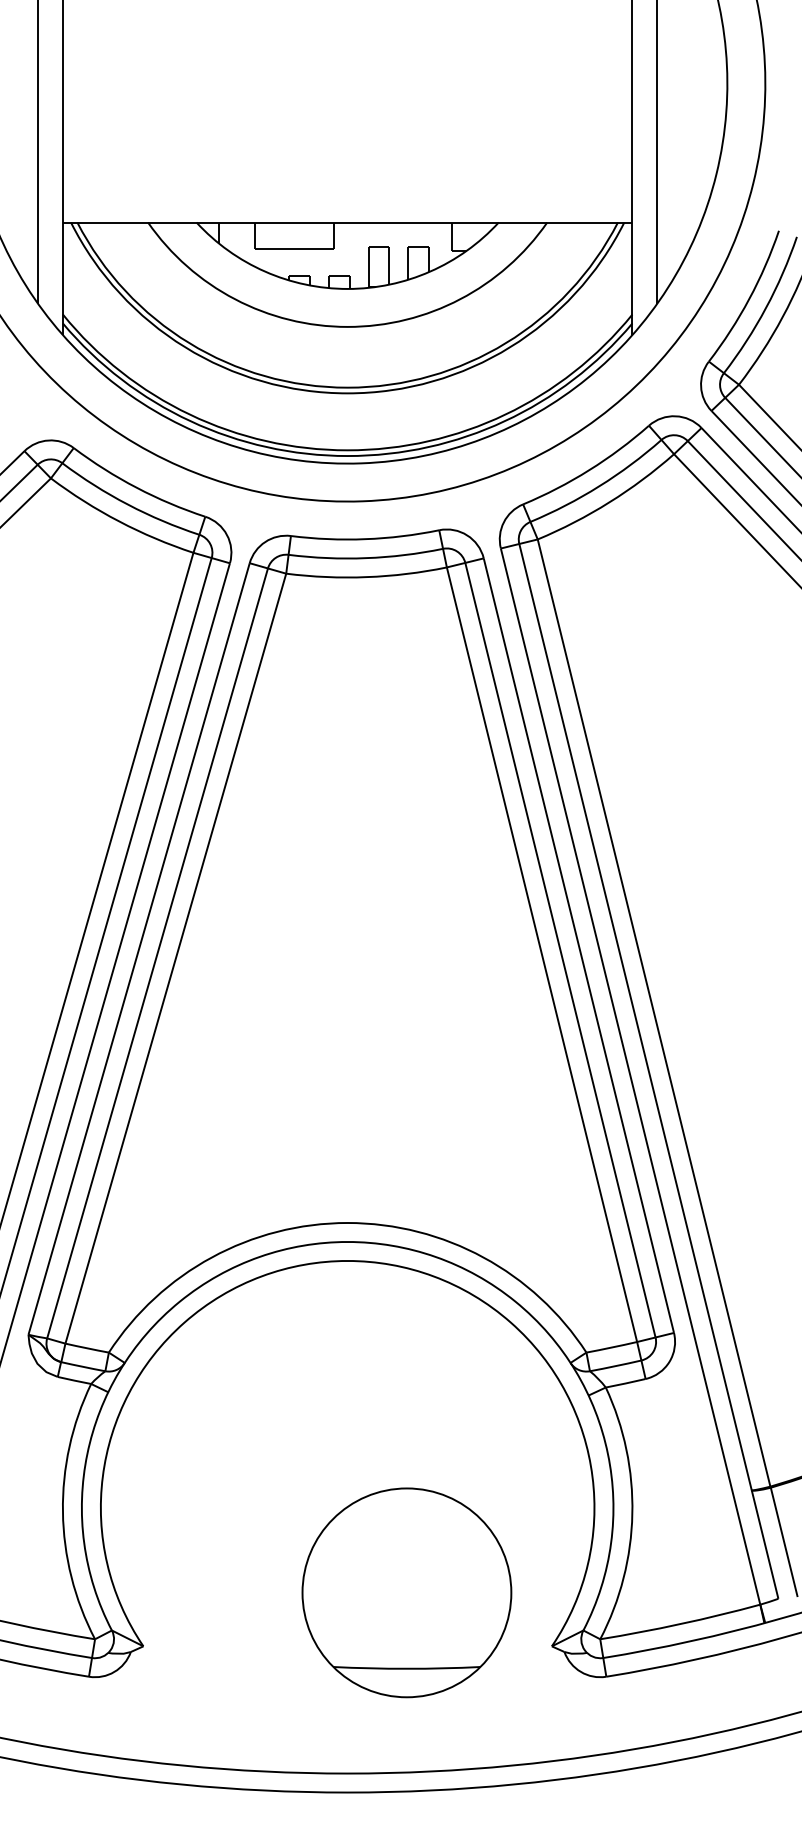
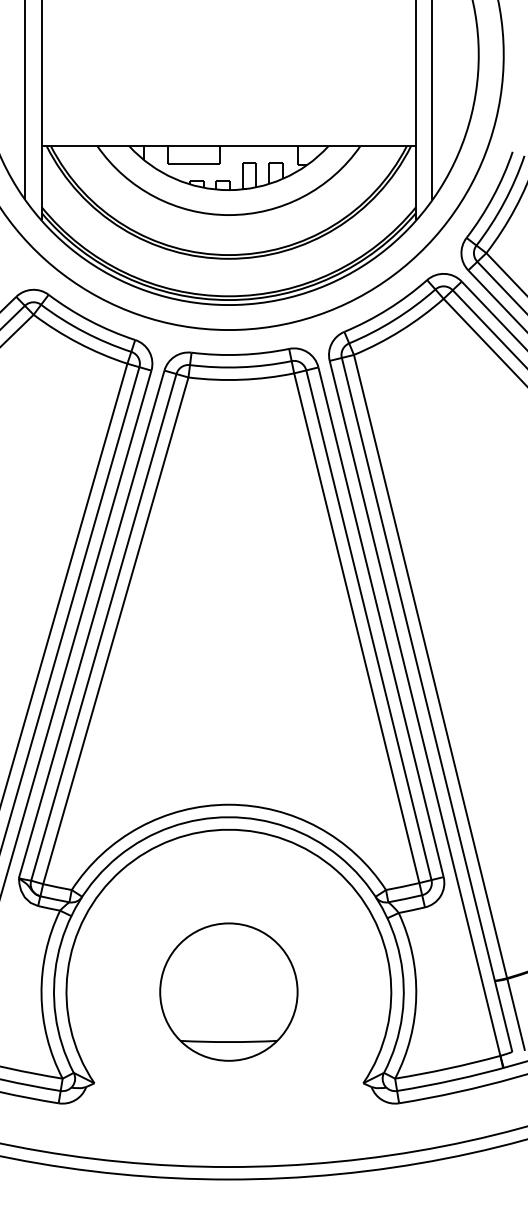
part: (406, 1591) -> (228, 991), moved

